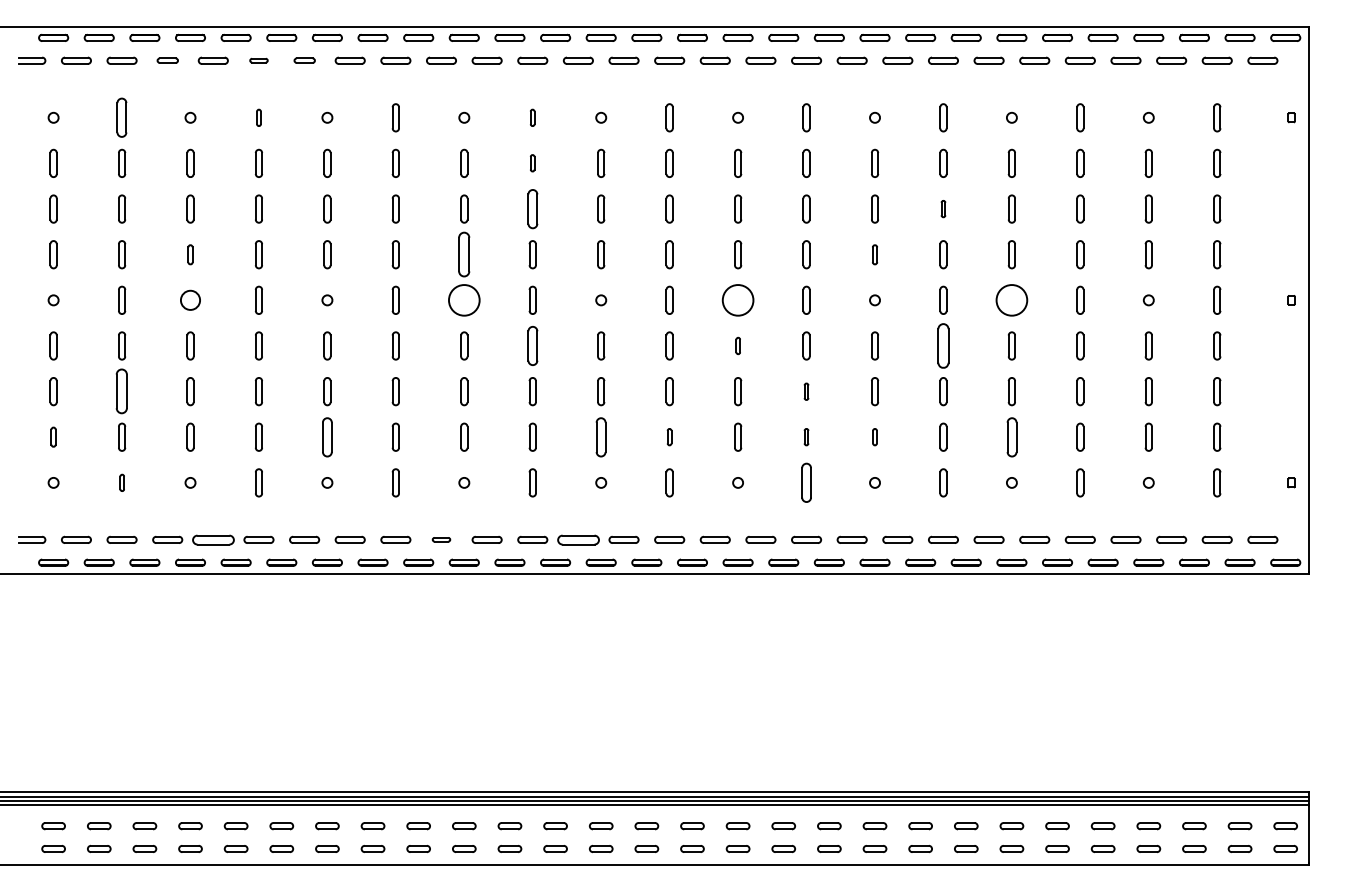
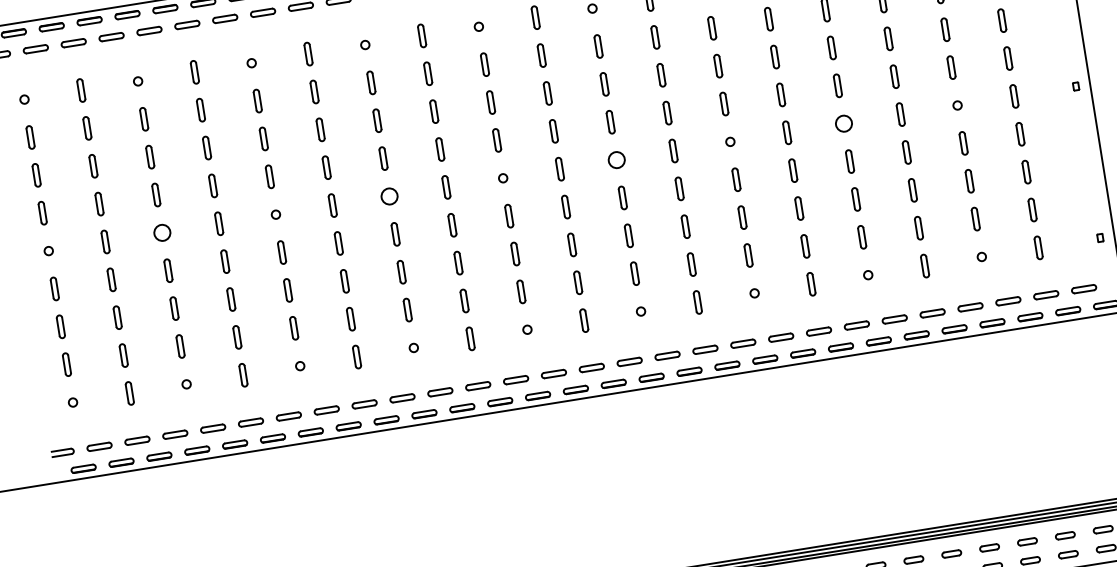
part: (167, 60) -> (111, 36), size x1.43
part: (258, 60) -> (186, 24), size x1.67
part: (304, 60) -> (225, 18), size x1.43
part: (122, 117) -> (81, 90), size x0.71
part: (258, 117) -> (194, 72), size x1.67
part: (532, 117) -> (421, 35), size x1.67
part: (532, 162) -> (427, 73), size x1.67
part: (532, 208) -> (433, 111), size x0.71
part: (943, 208) -> (775, 56), size x1.67
part: (190, 254) -> (156, 194), size x1.43
part: (464, 254) -> (383, 158), size x0.62
part: (874, 254) -> (723, 103), size x1.43
circle: (463, 299) -> (388, 195), size x0.62
circle: (737, 299) -> (616, 159), size x0.62
circle: (1011, 299) -> (843, 123), size x0.62
part: (532, 345) -> (452, 224), size x0.71
part: (738, 345) -> (623, 197), size x1.67
part: (943, 345) -> (793, 170), size x0.62
part: (122, 391) -> (118, 317), size x0.62
part: (806, 391) -> (685, 226), size x1.67
part: (53, 436) -> (66, 364), size x1.43
part: (327, 436) -> (294, 327), size x0.71
part: (601, 436) -> (521, 291), size x0.71
part: (669, 436) -> (577, 282), size x1.67
part: (806, 436) -> (691, 263), size x1.67
part: (874, 436) -> (748, 254), size x1.67
part: (1011, 436) -> (861, 236), size x0.71
part: (122, 482) -> (130, 393), size x1.67
part: (806, 482) -> (697, 302), size x0.71
part: (212, 539) -> (212, 428), size x0.71
part: (441, 539) -> (402, 397), size x1.67
part: (577, 539) -> (515, 379), size x0.71

